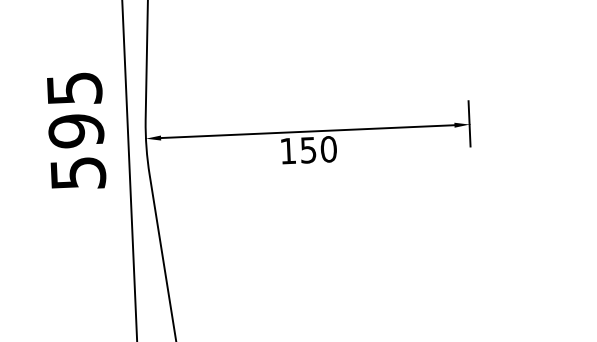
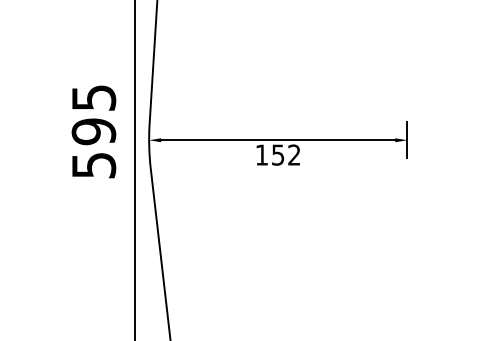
text: (328, 148) -> (294, 154), 150 -> 152

